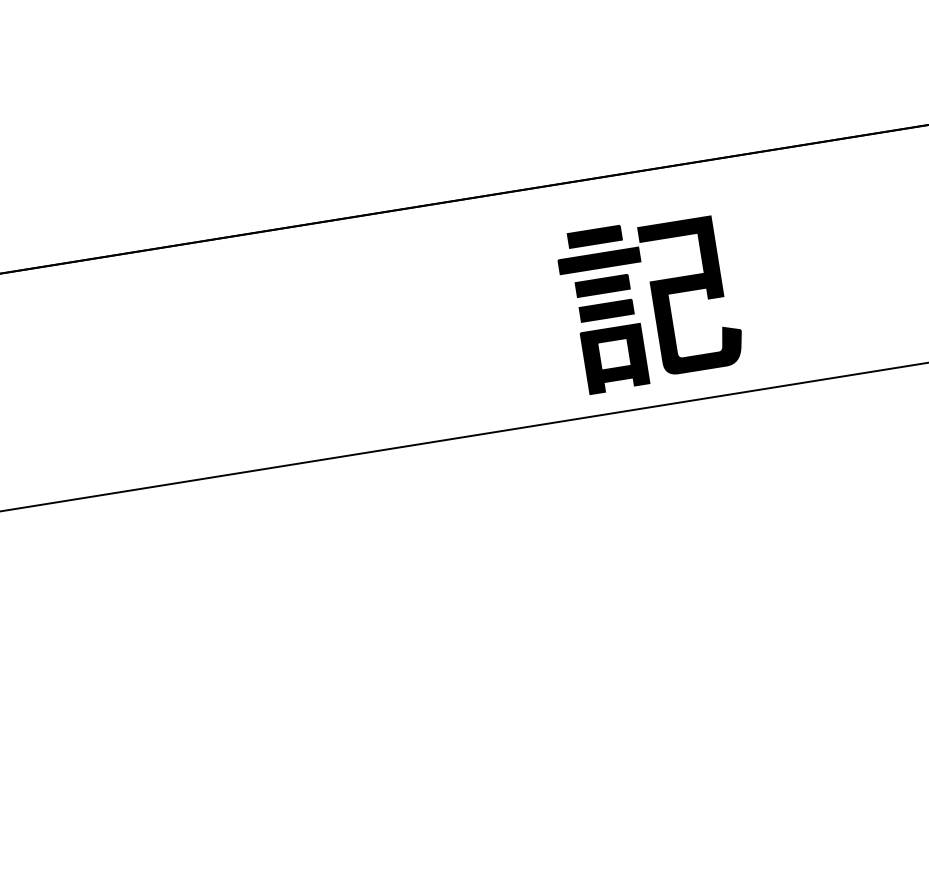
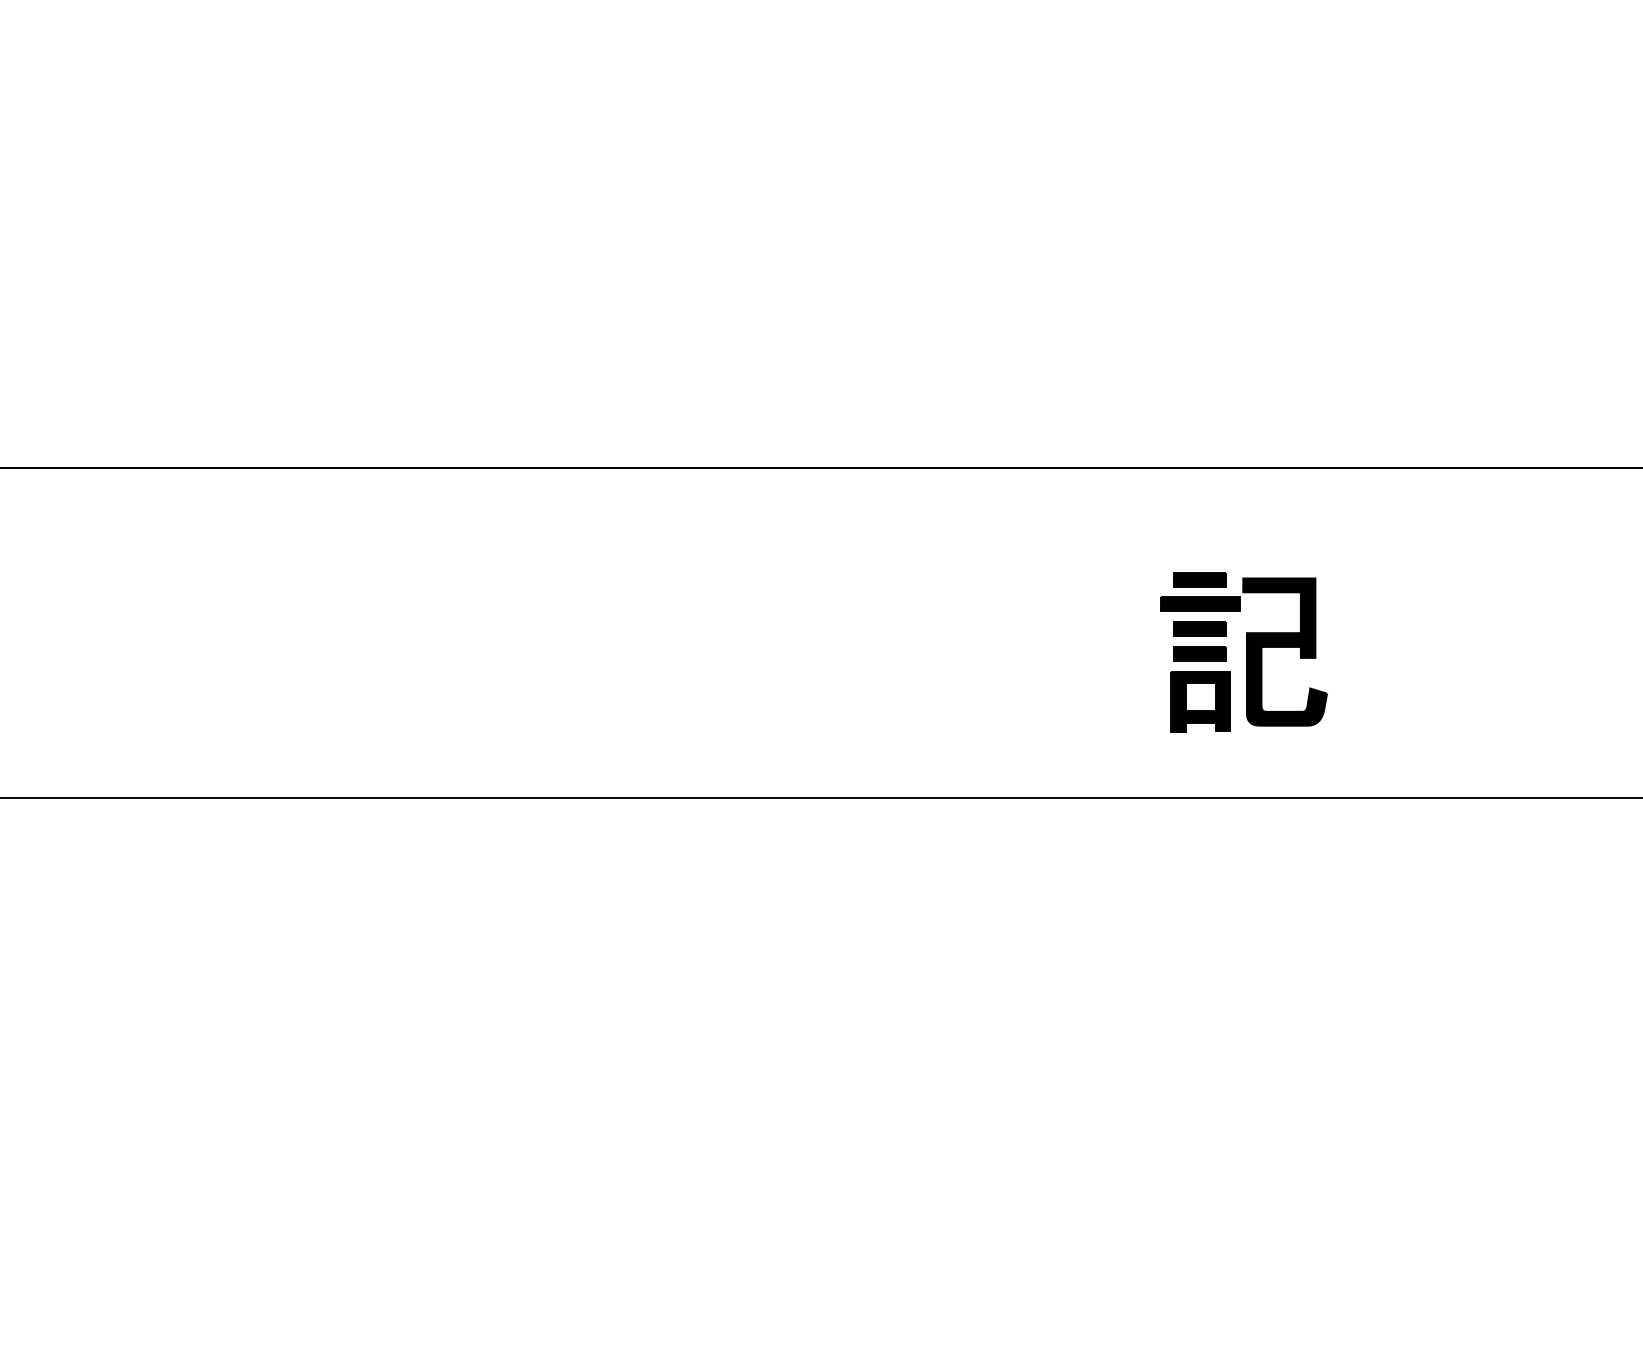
part: (650, 302) -> (1243, 652), size x0.7

